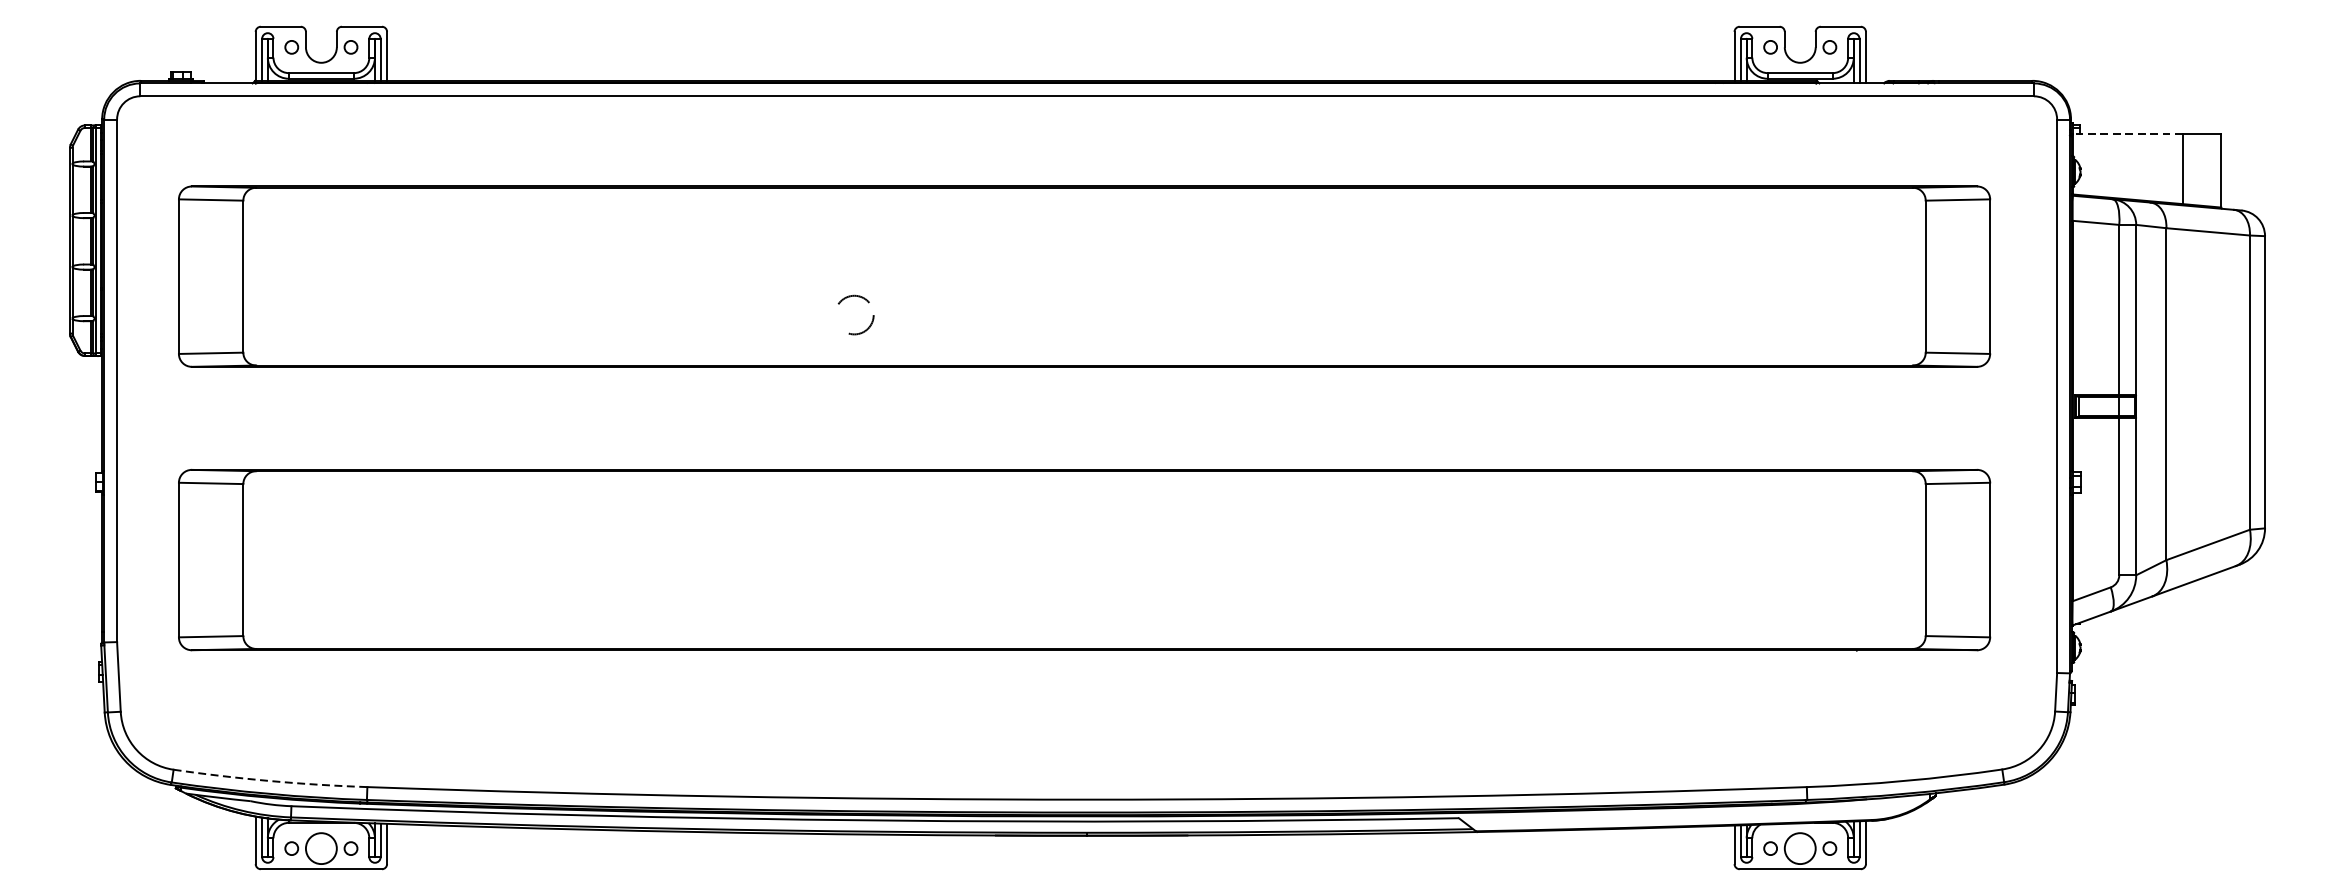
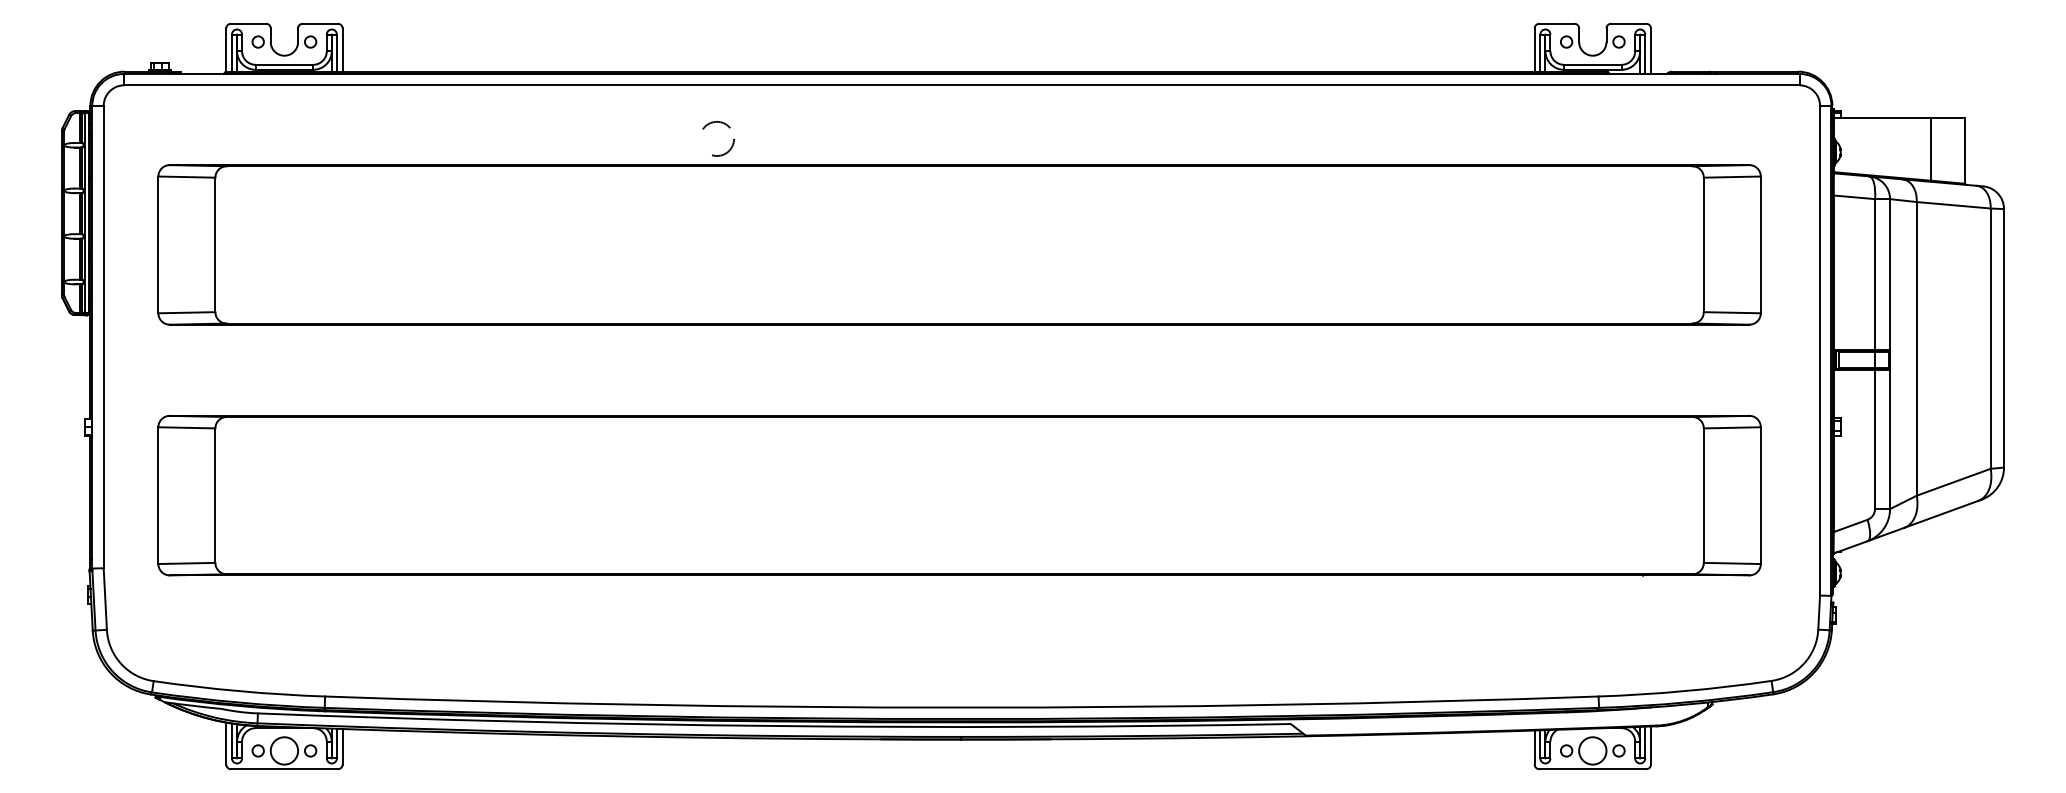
line: (2127, 133) -> (1882, 118), dashed -> solid
circle: (856, 314) -> (718, 138), moved
arc: (270, 781) -> (239, 691), dashed -> solid

